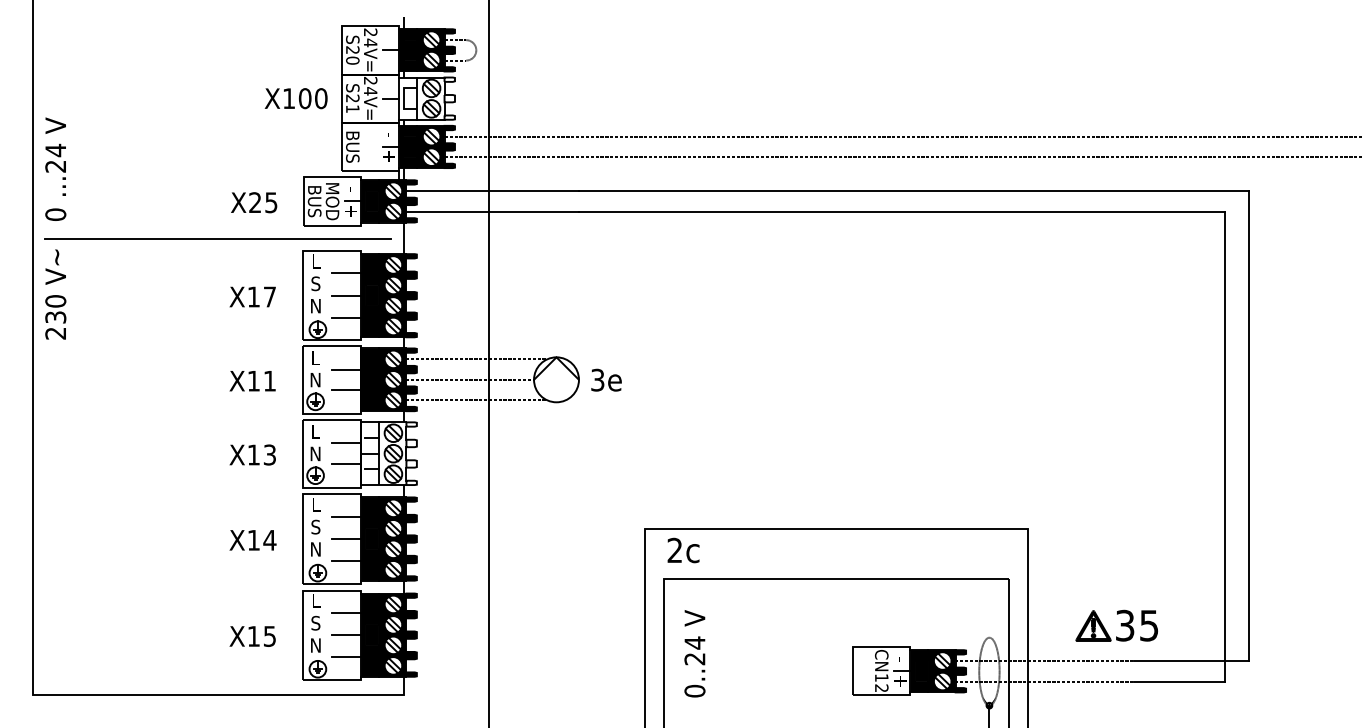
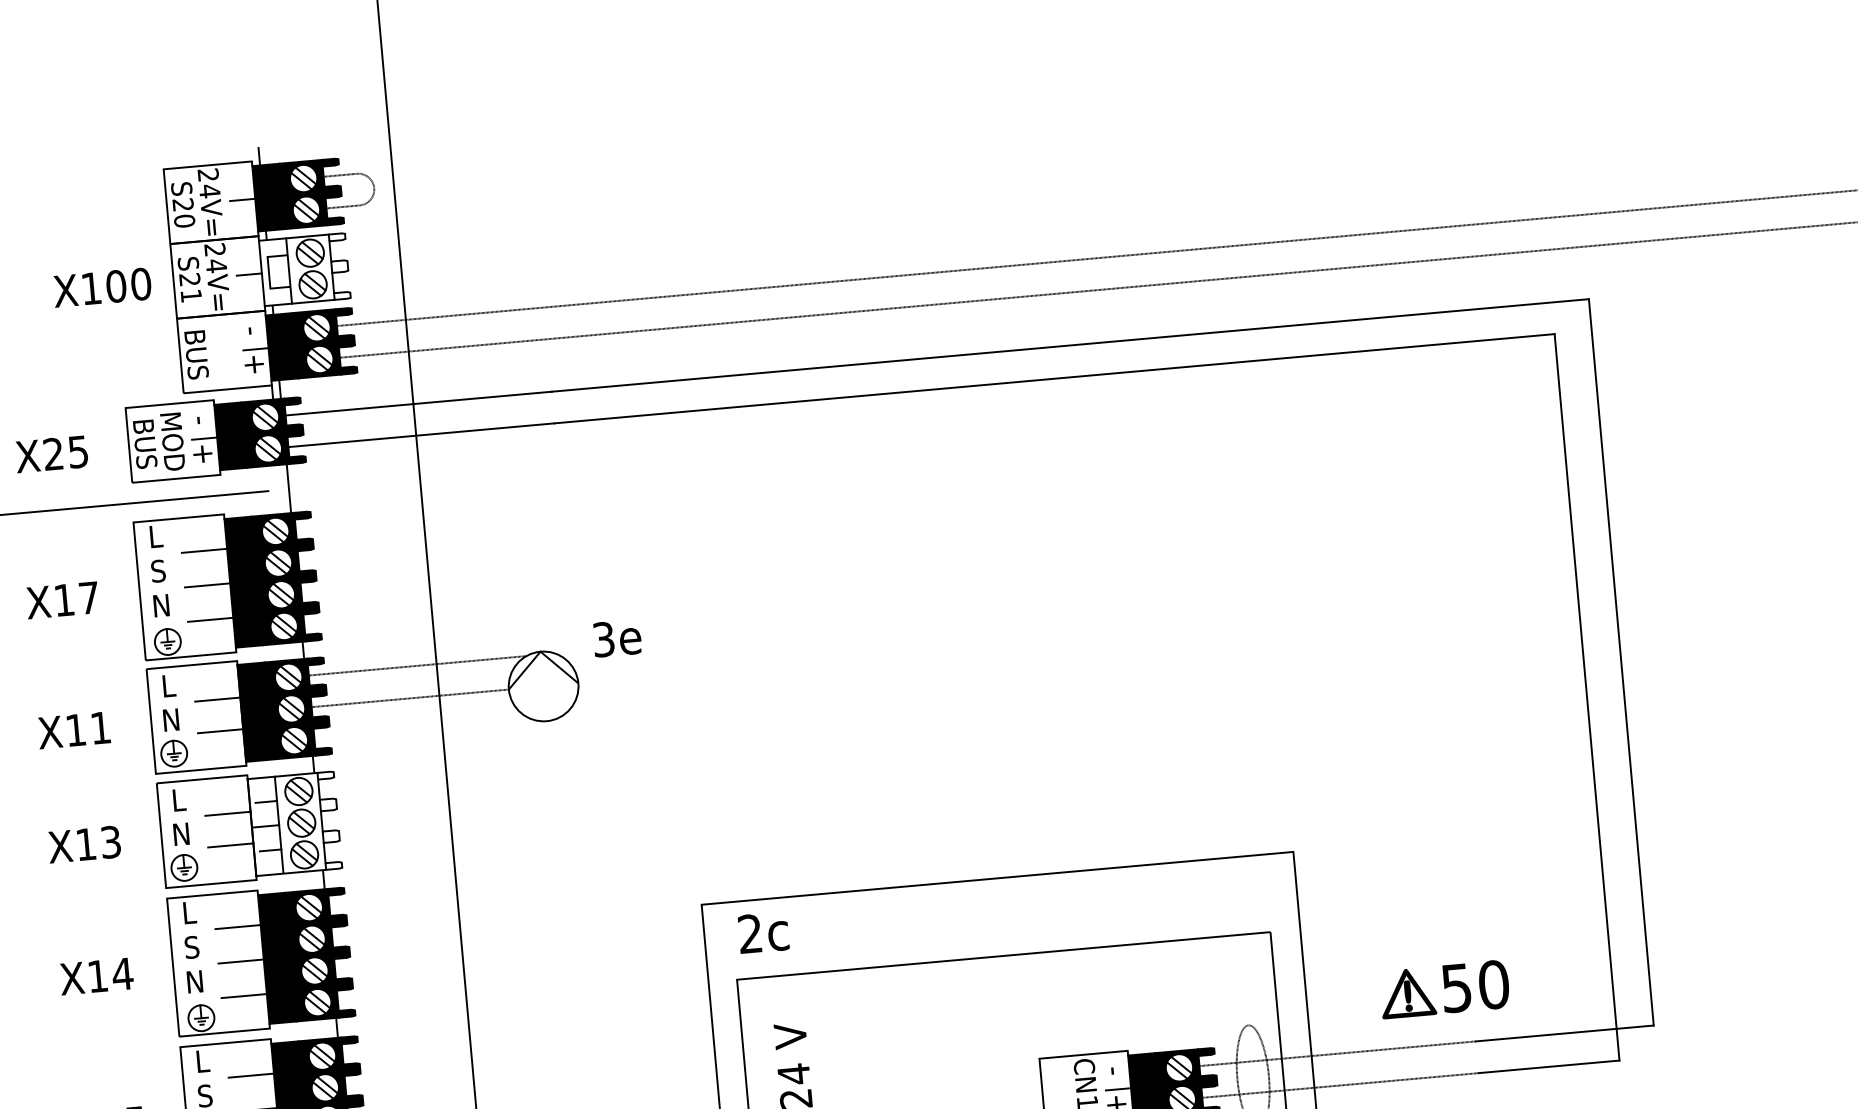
text: (606, 379) -> (617, 637), moved
line: (476, 400) -> (422, 729), removed
text: (1137, 625) -> (1475, 986), 35 -> 50

